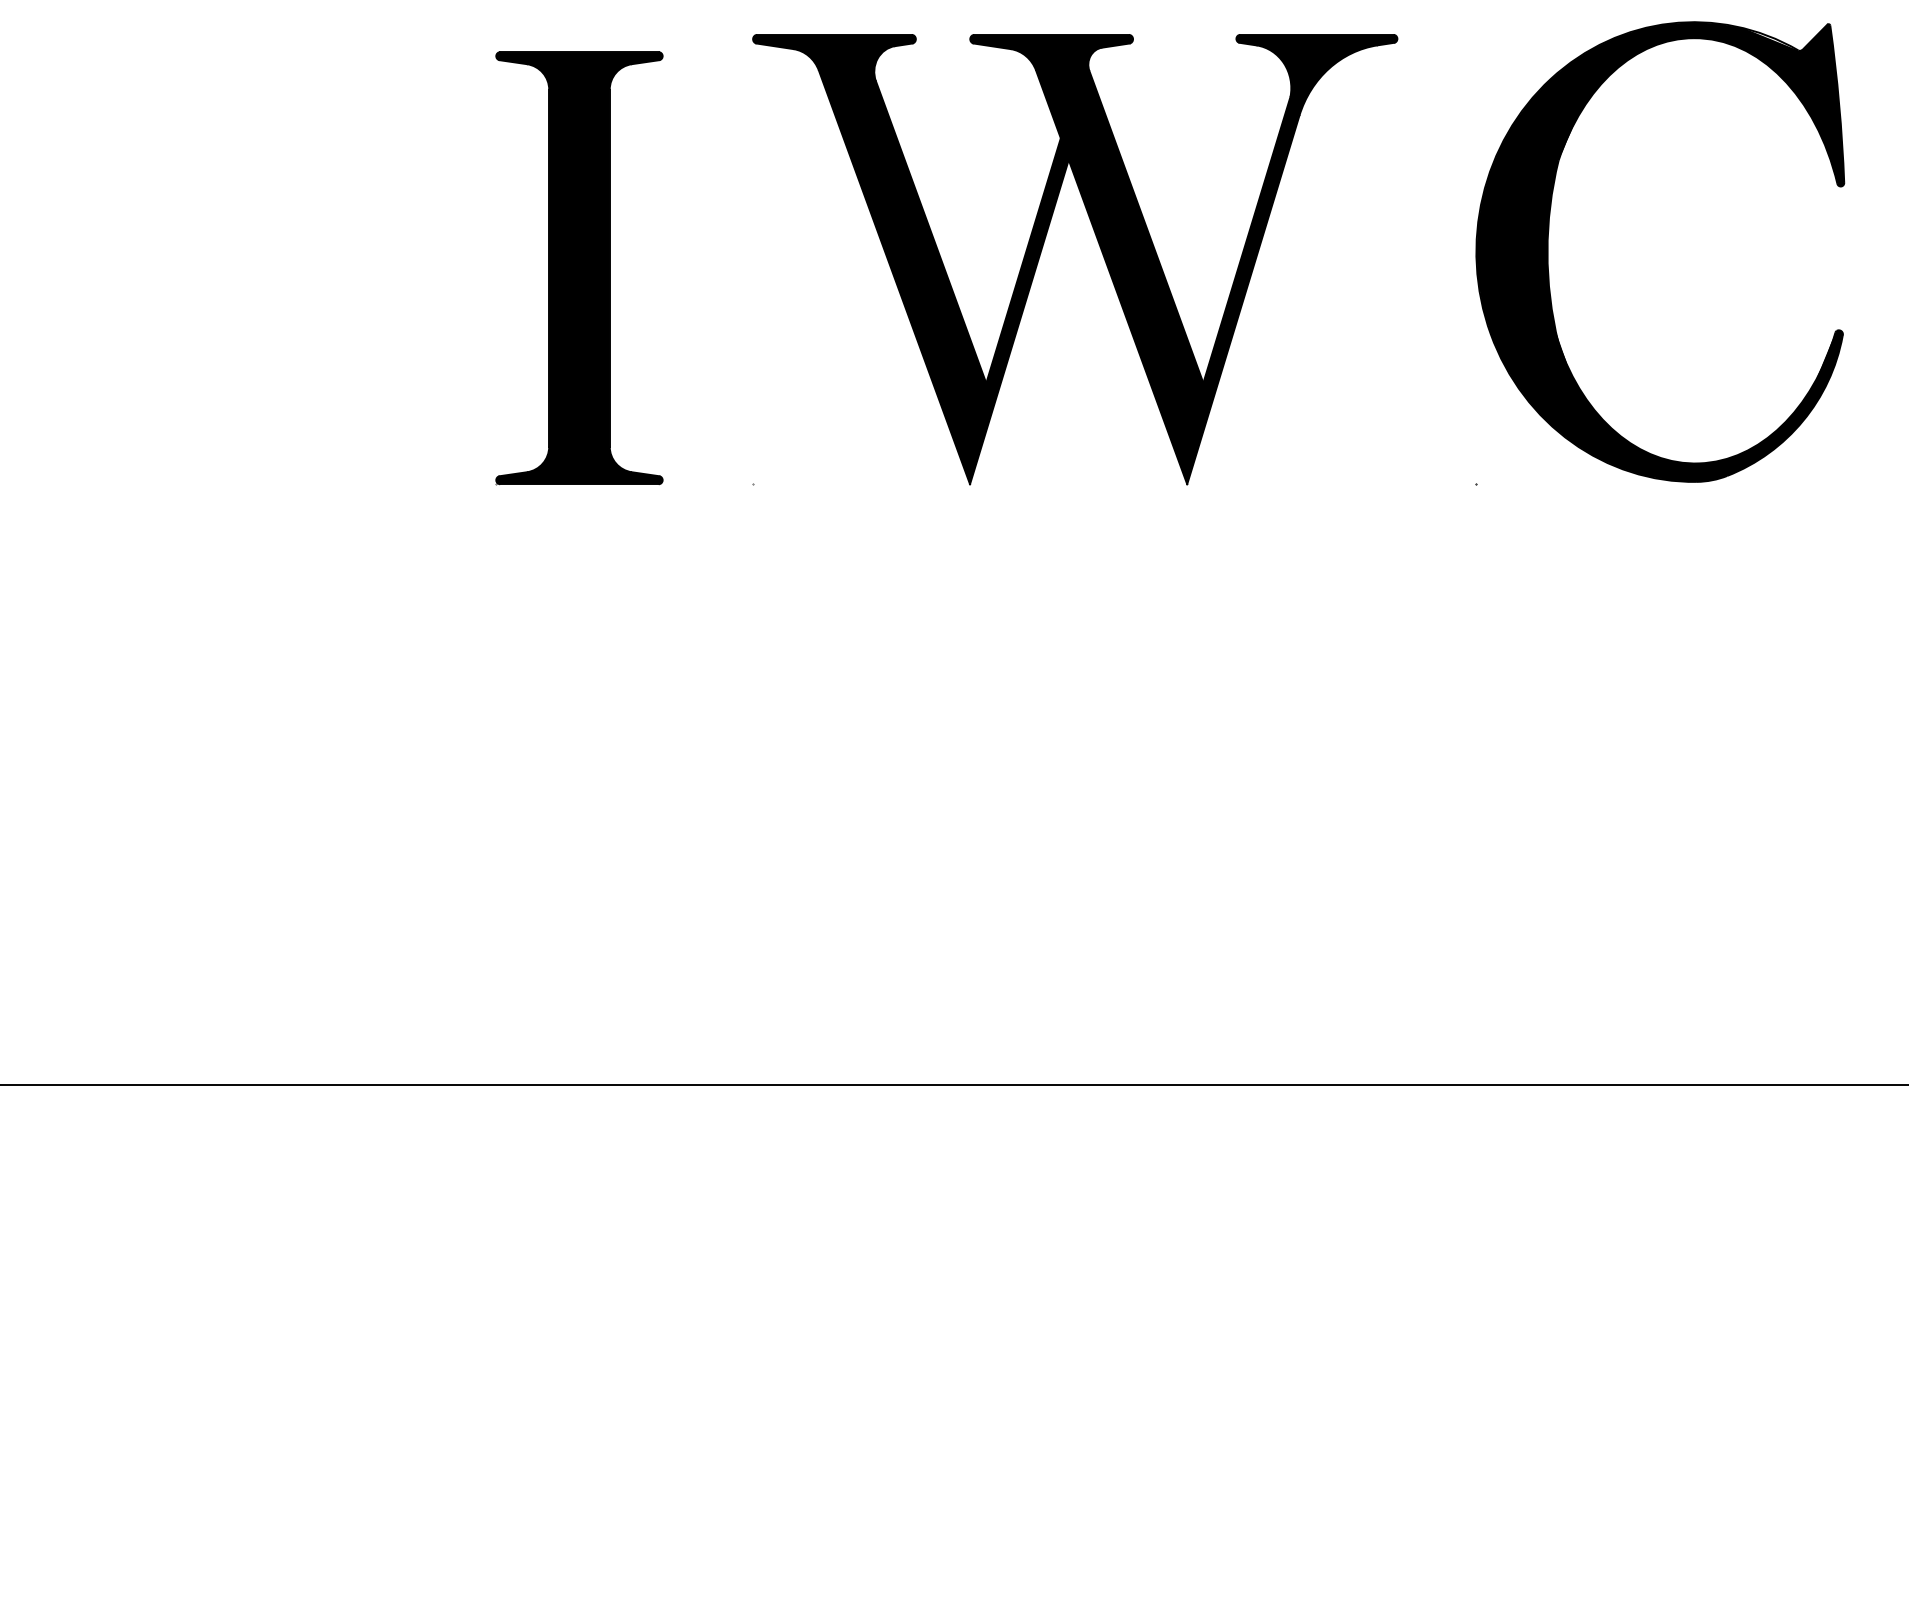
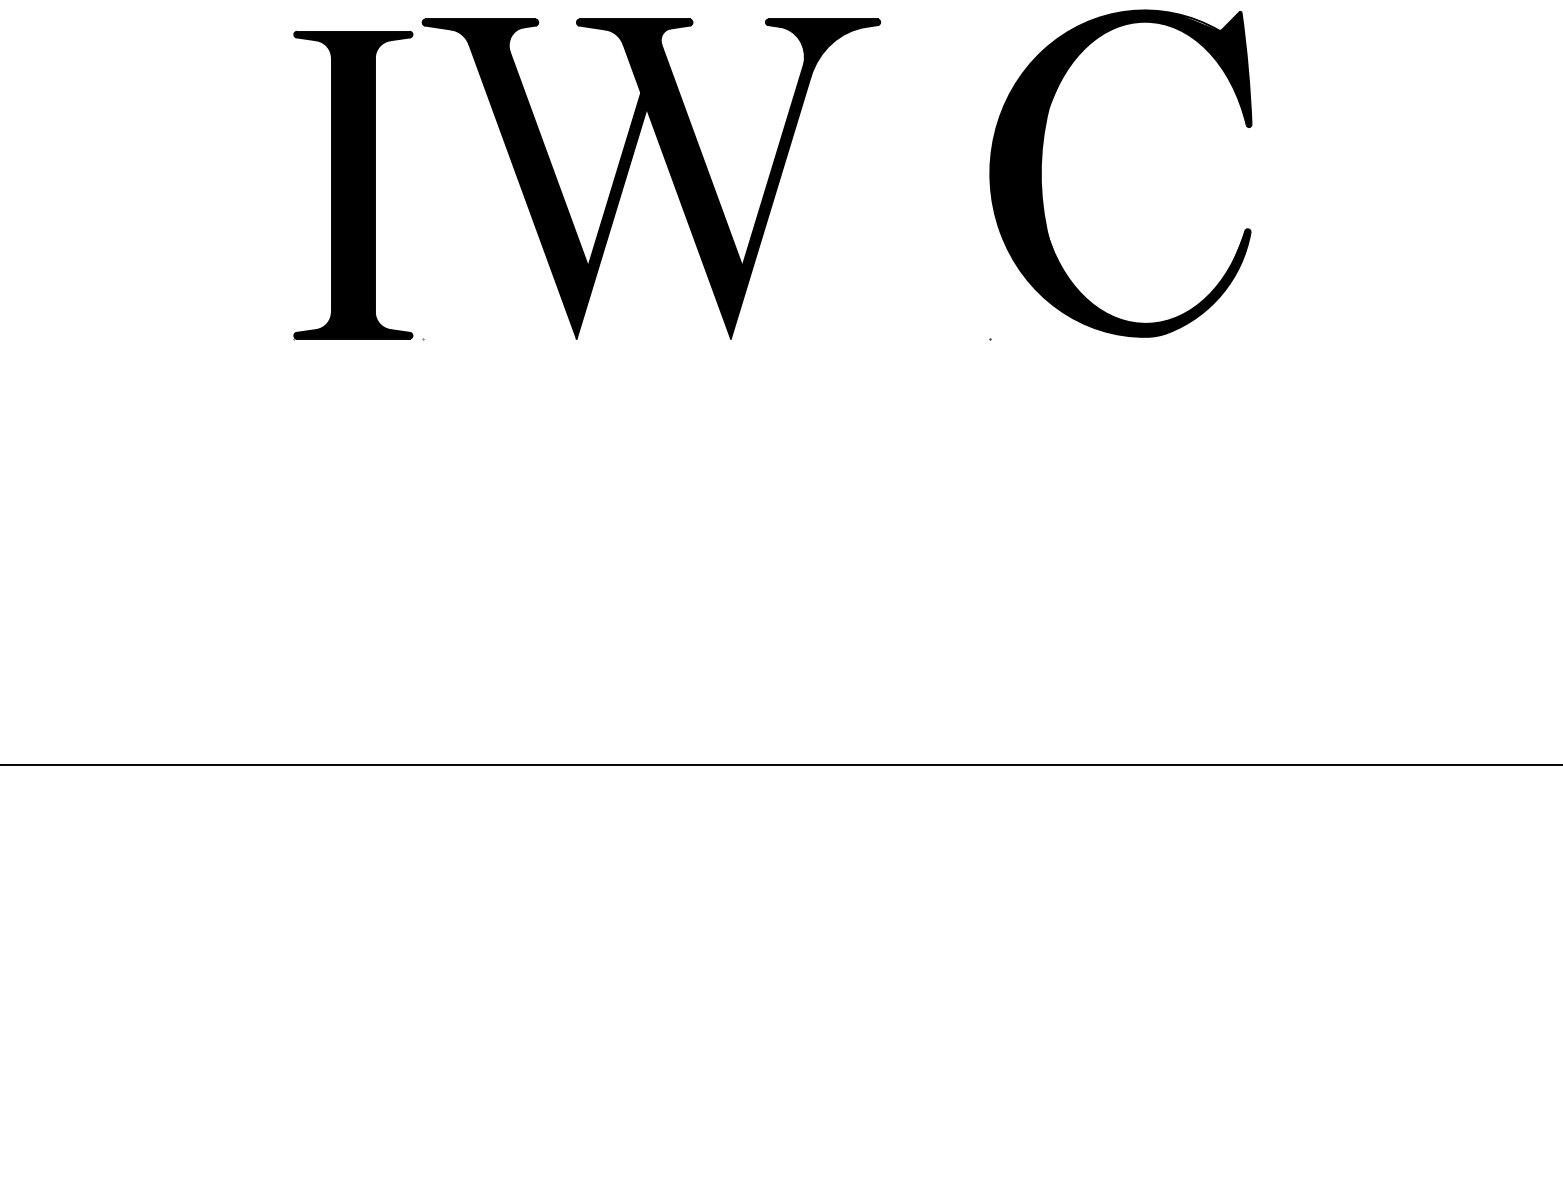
part: (1100, 251) -> (669, 173), moved

